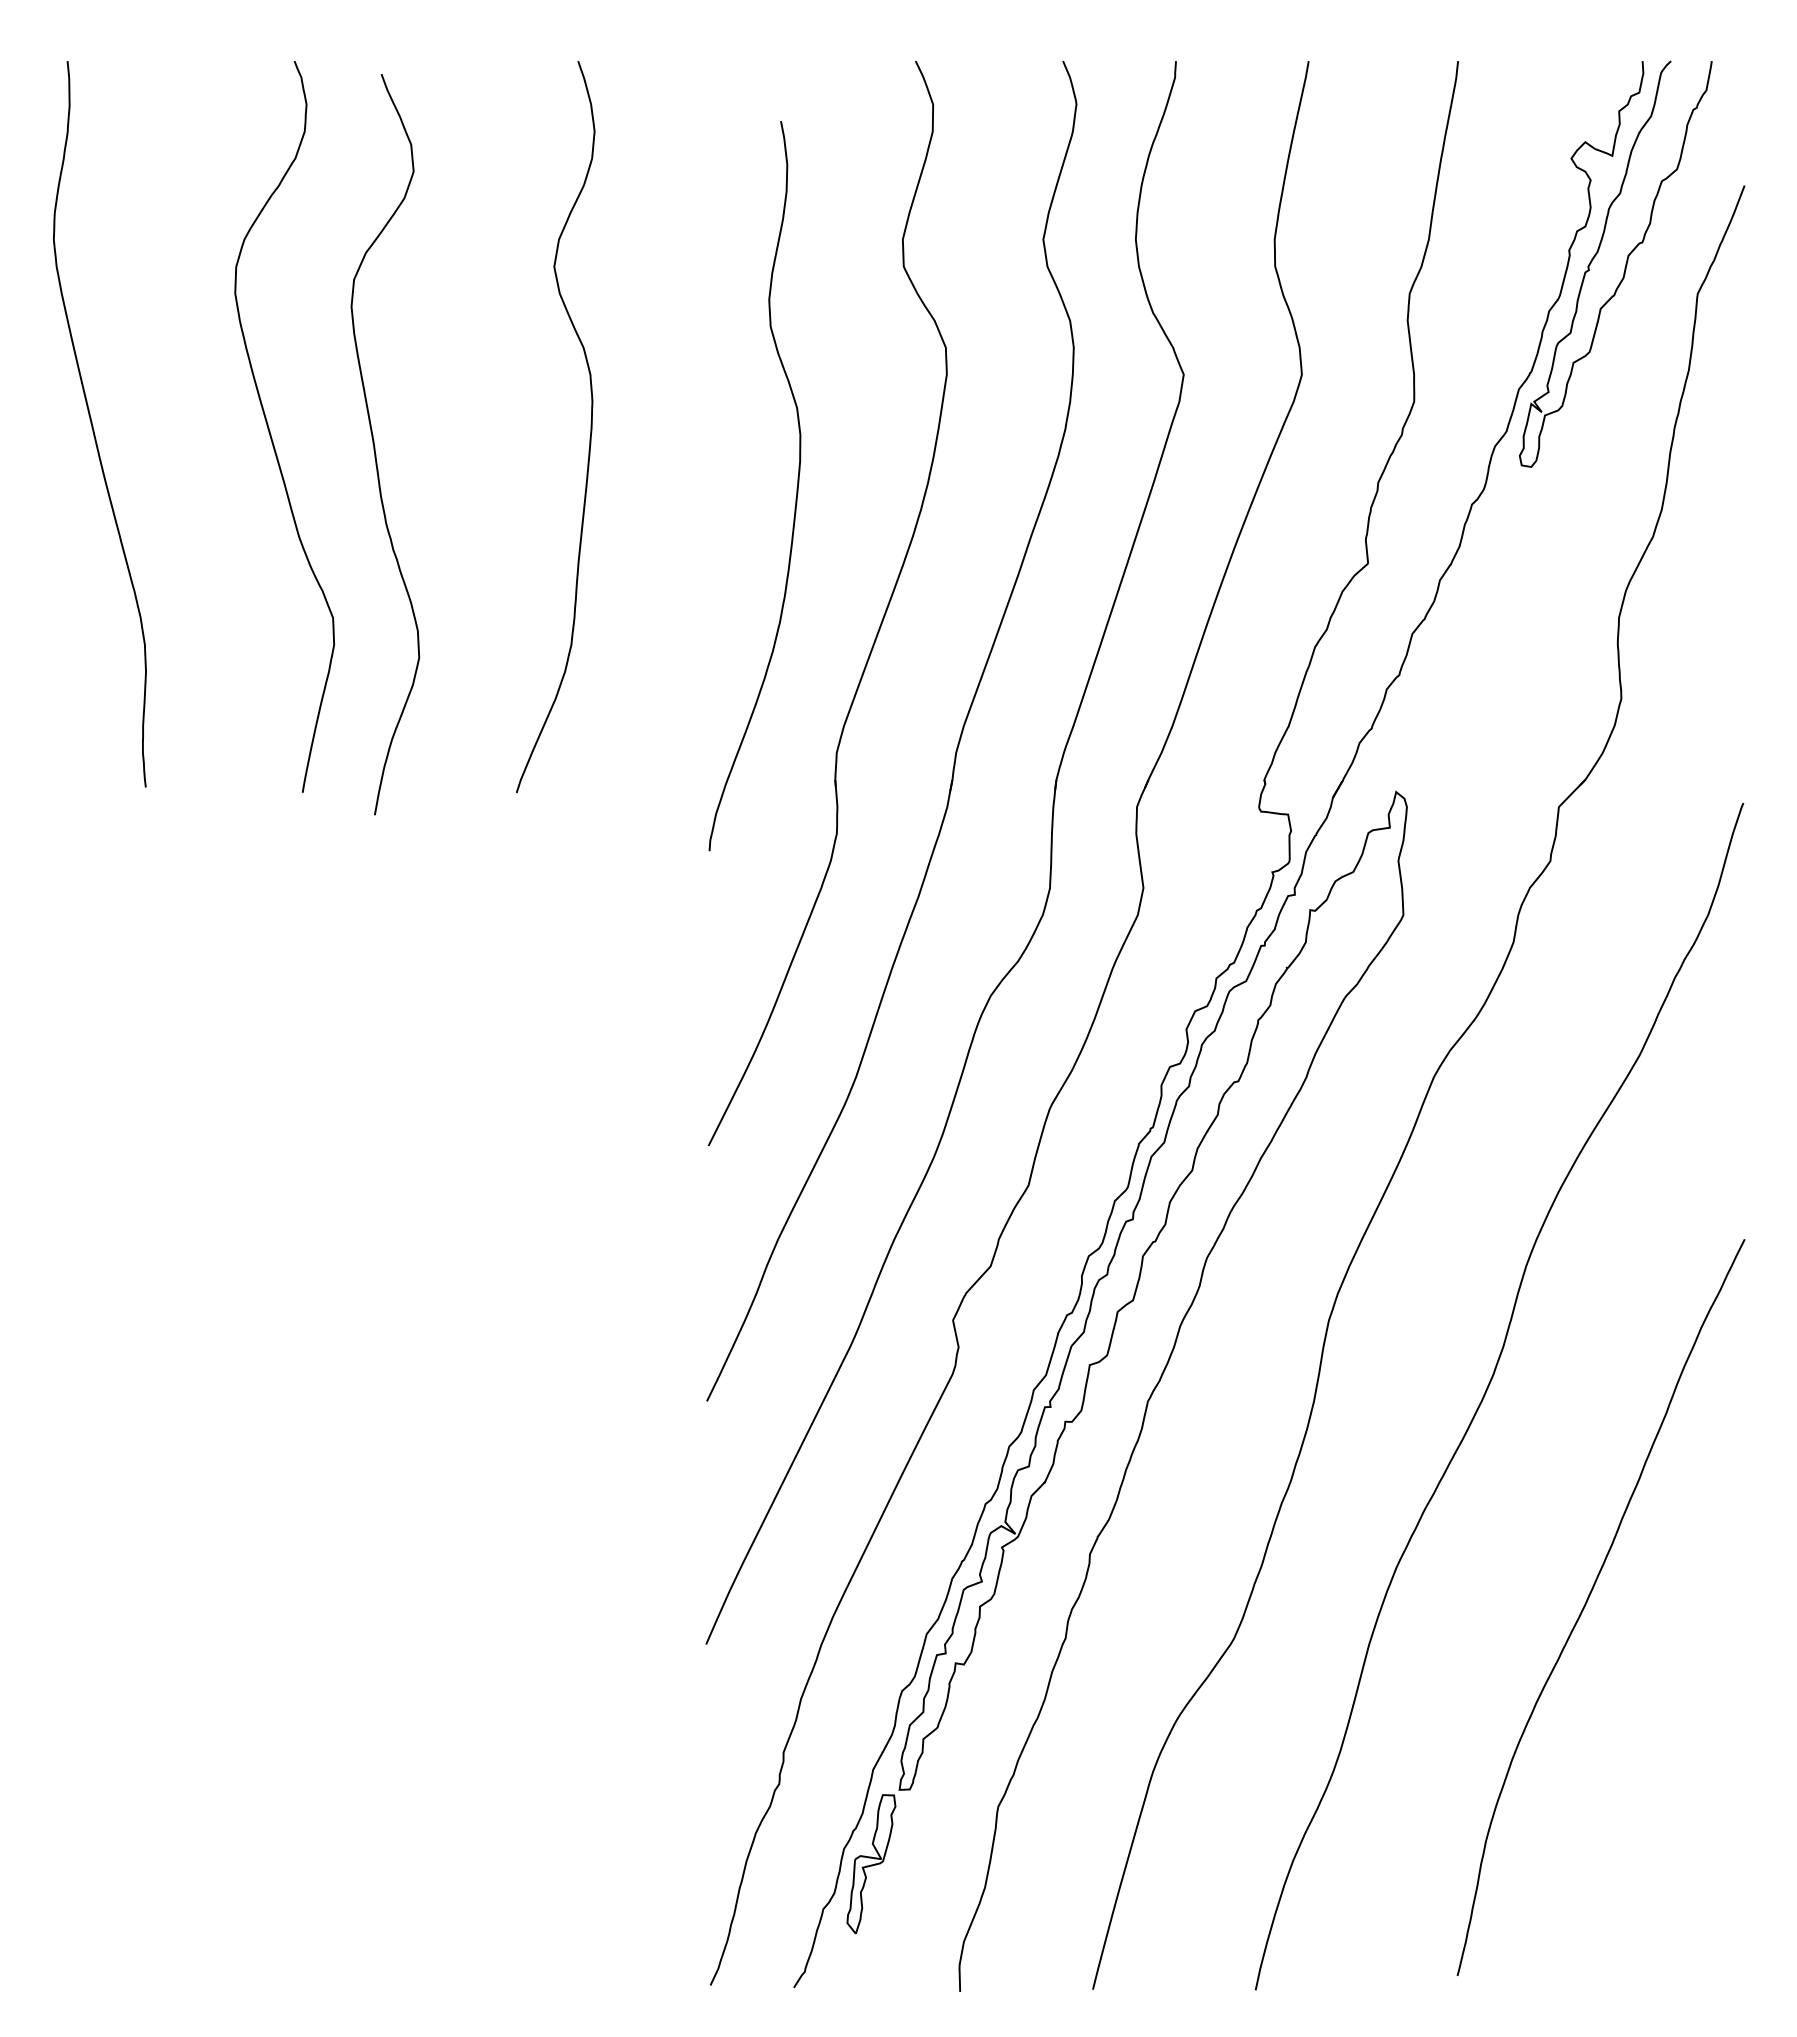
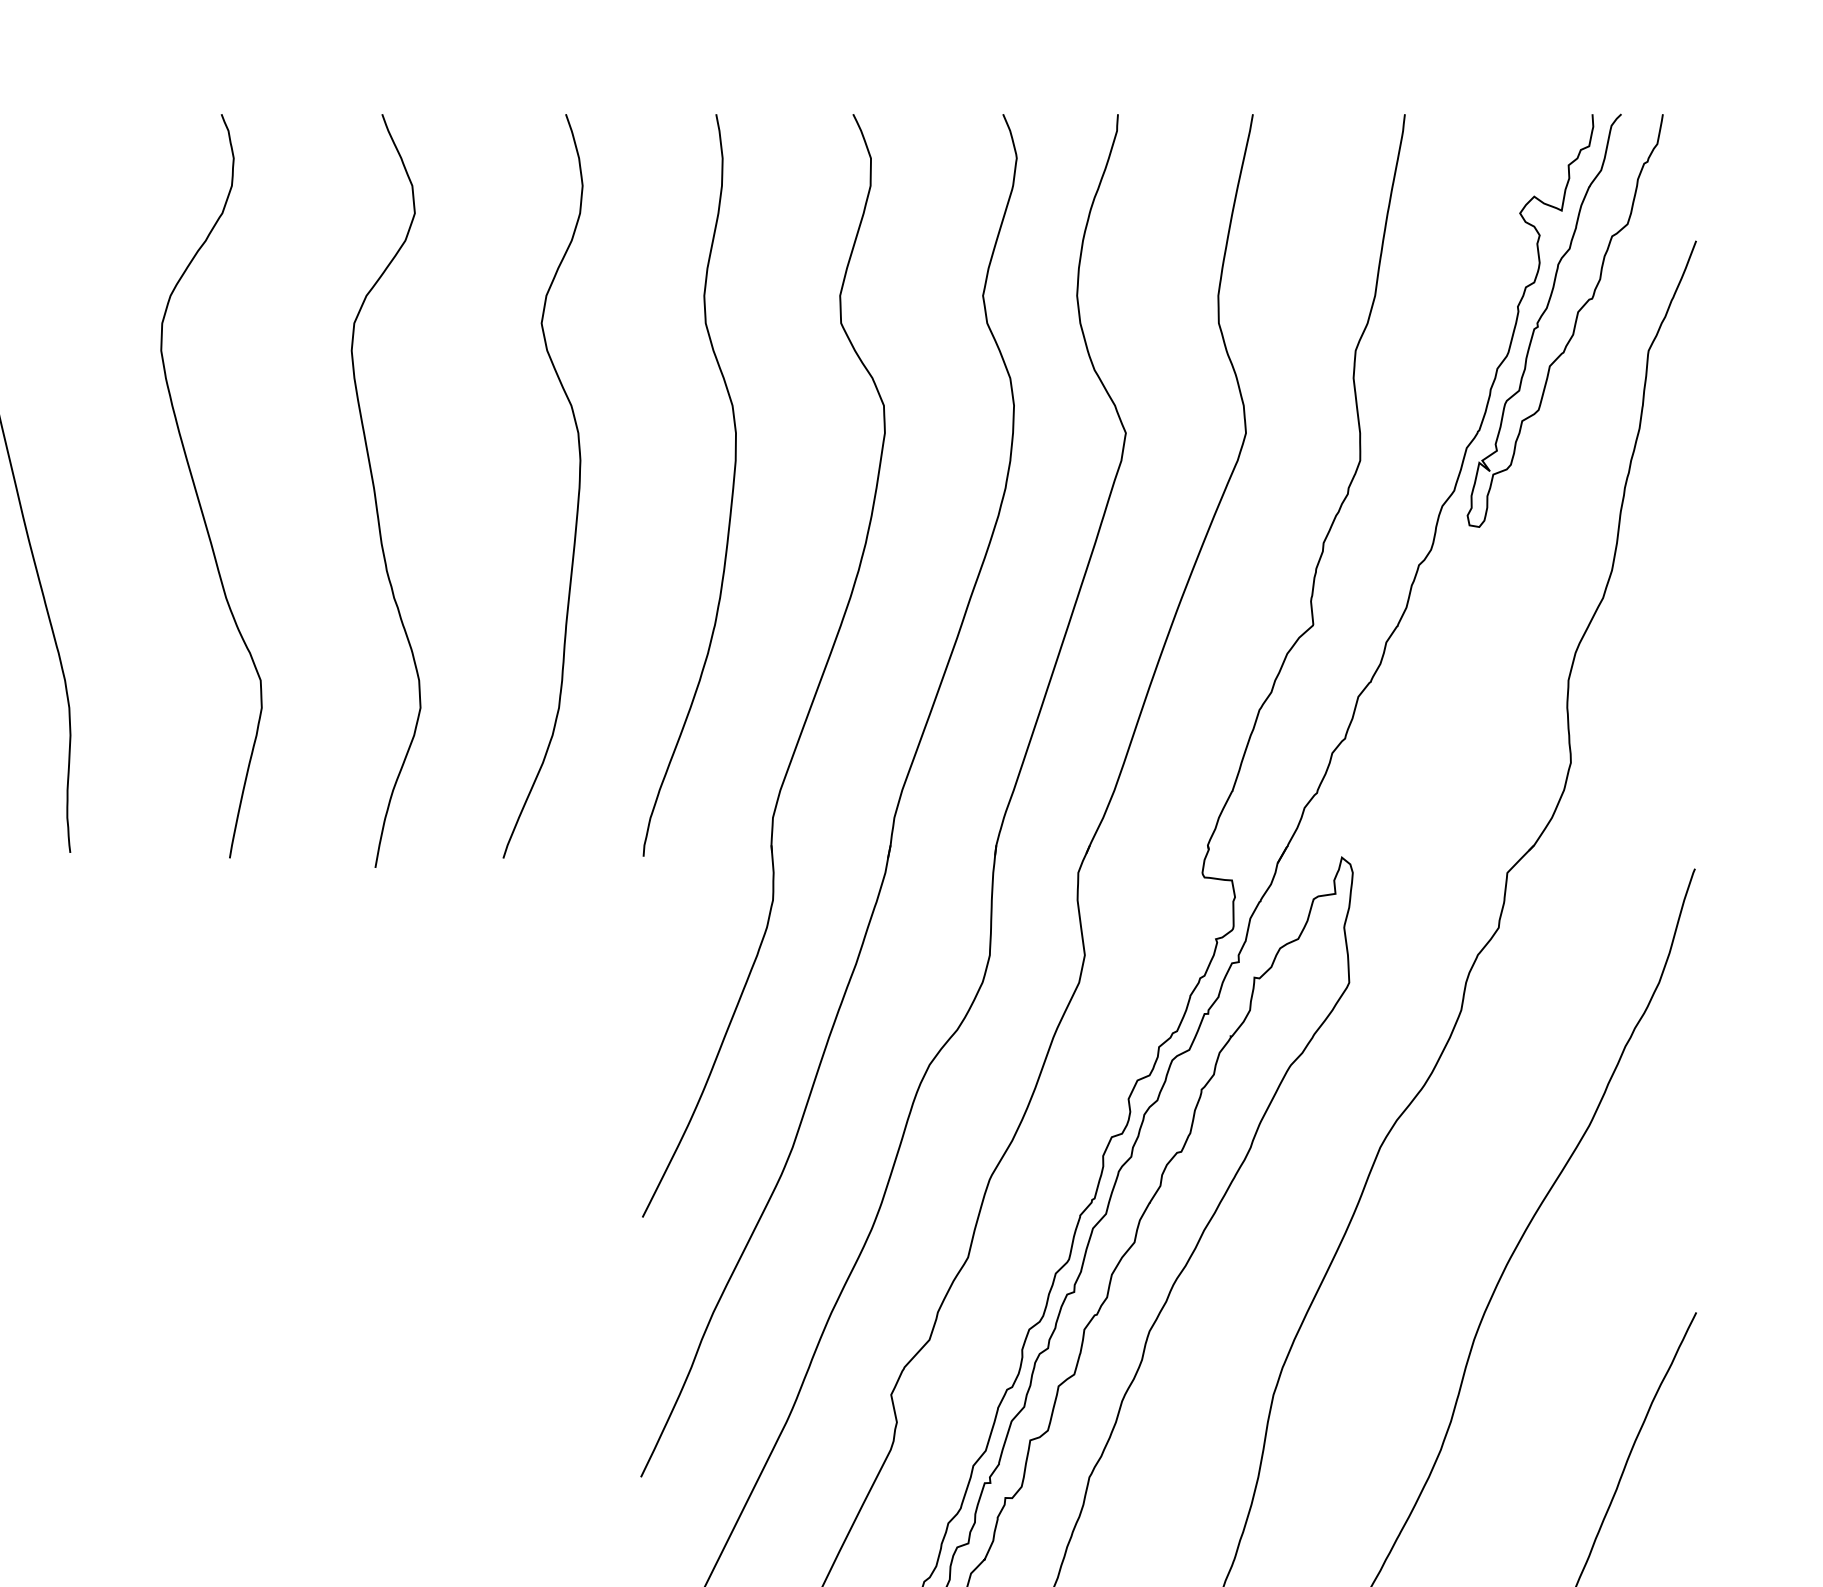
curve: (590, 427) -> (578, 486), moved
curve: (375, 446) -> (376, 492), moved
curve: (796, 488) -> (732, 487), moved

